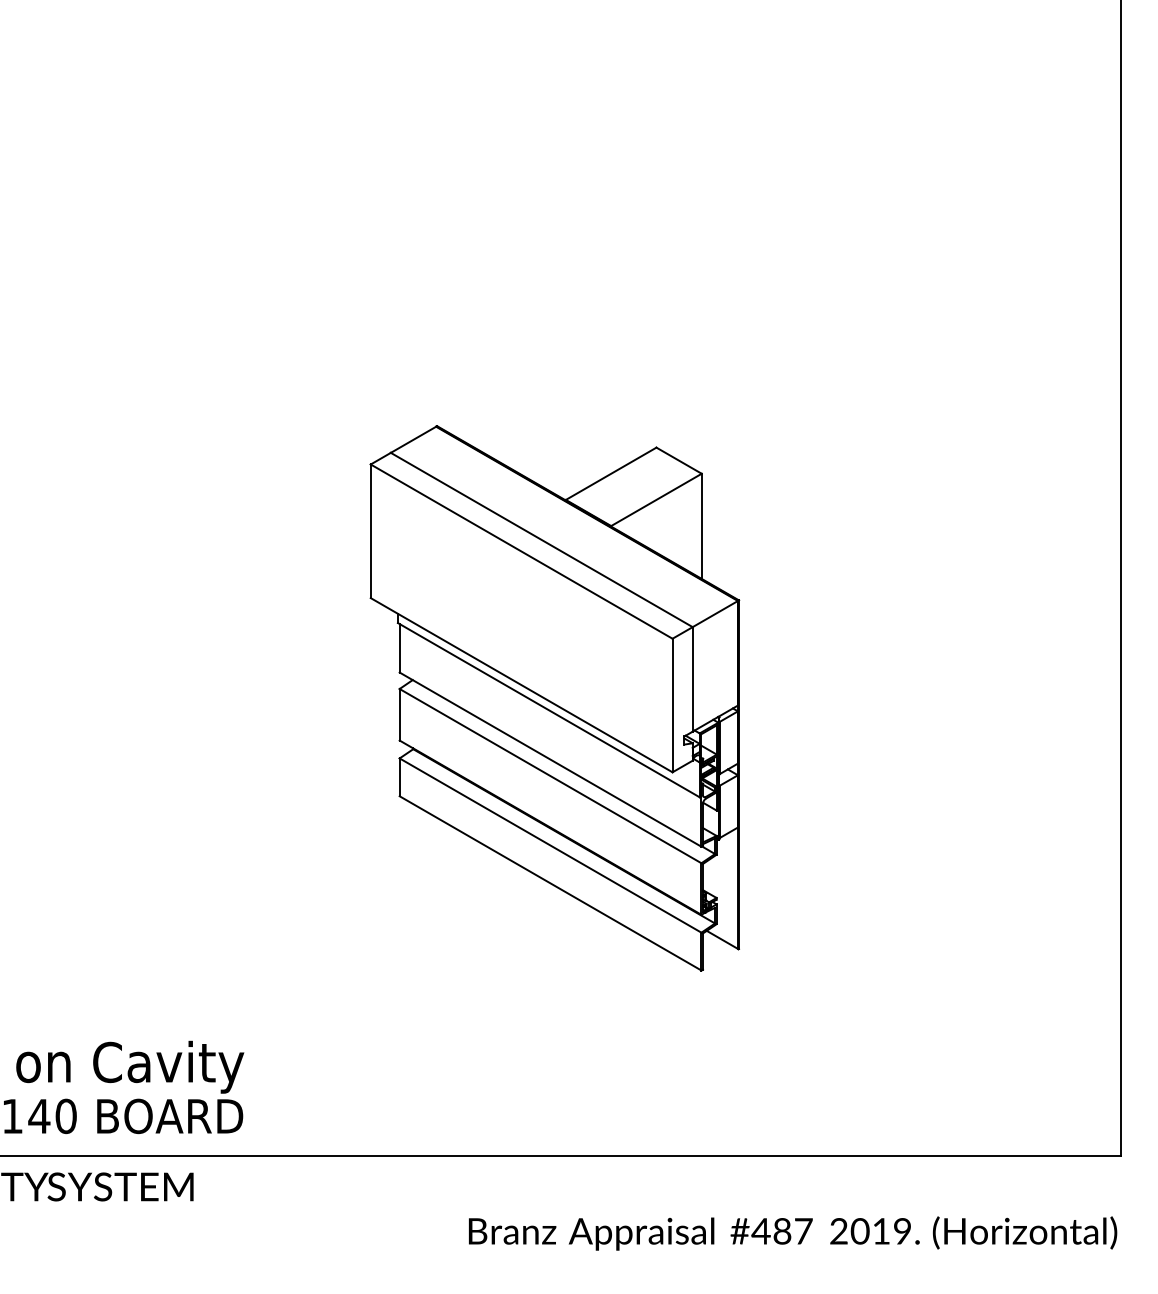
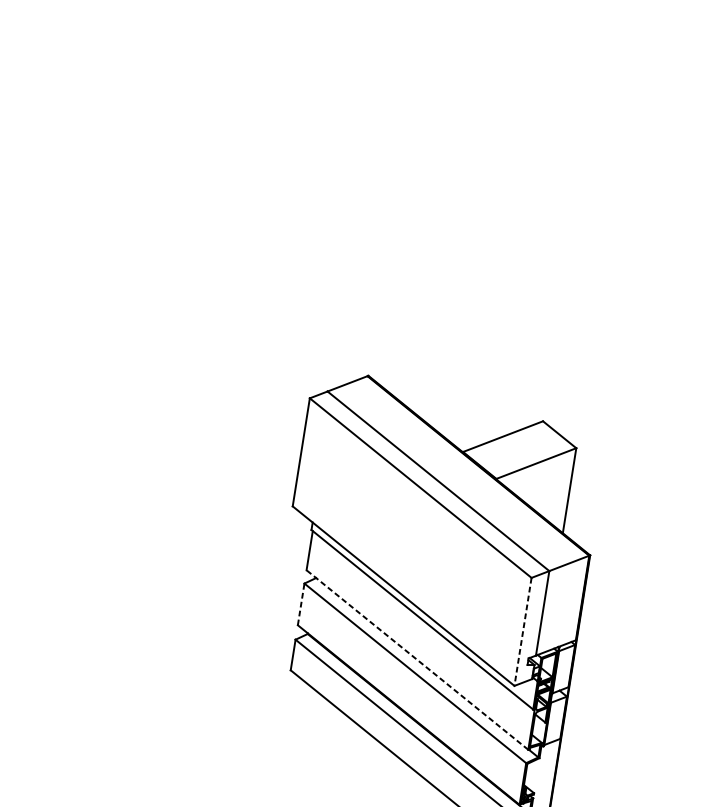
line: (672, 705) -> (522, 631), solid -> dashed
line: (399, 714) -> (301, 604), solid -> dashed
line: (550, 759) -> (417, 659), solid -> dashed

